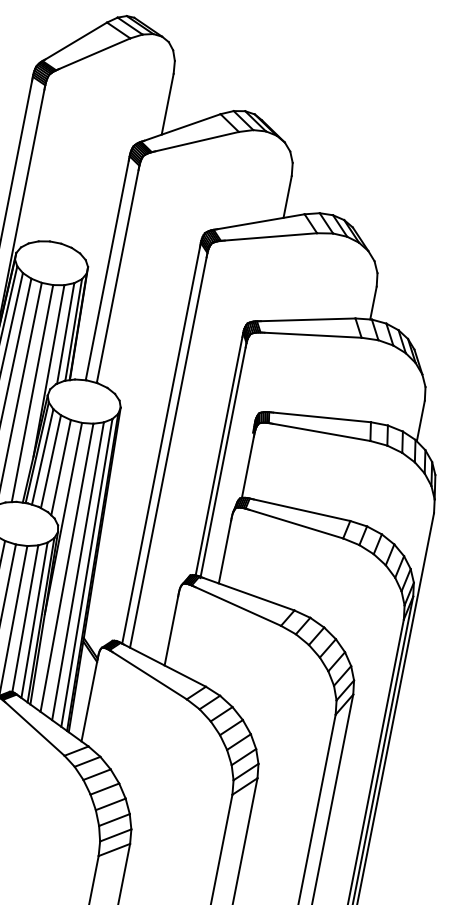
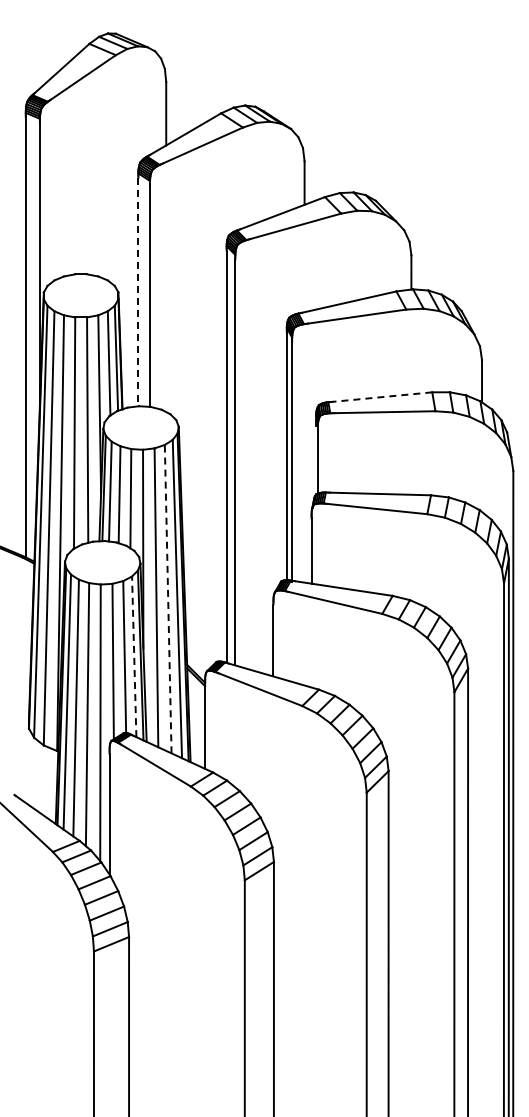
line: (107, 270) -> (138, 292), solid -> dashed
line: (321, 417) -> (381, 397), solid -> dashed
line: (78, 570) -> (168, 598), solid -> dashed
line: (34, 620) -> (134, 656), solid -> dashed

